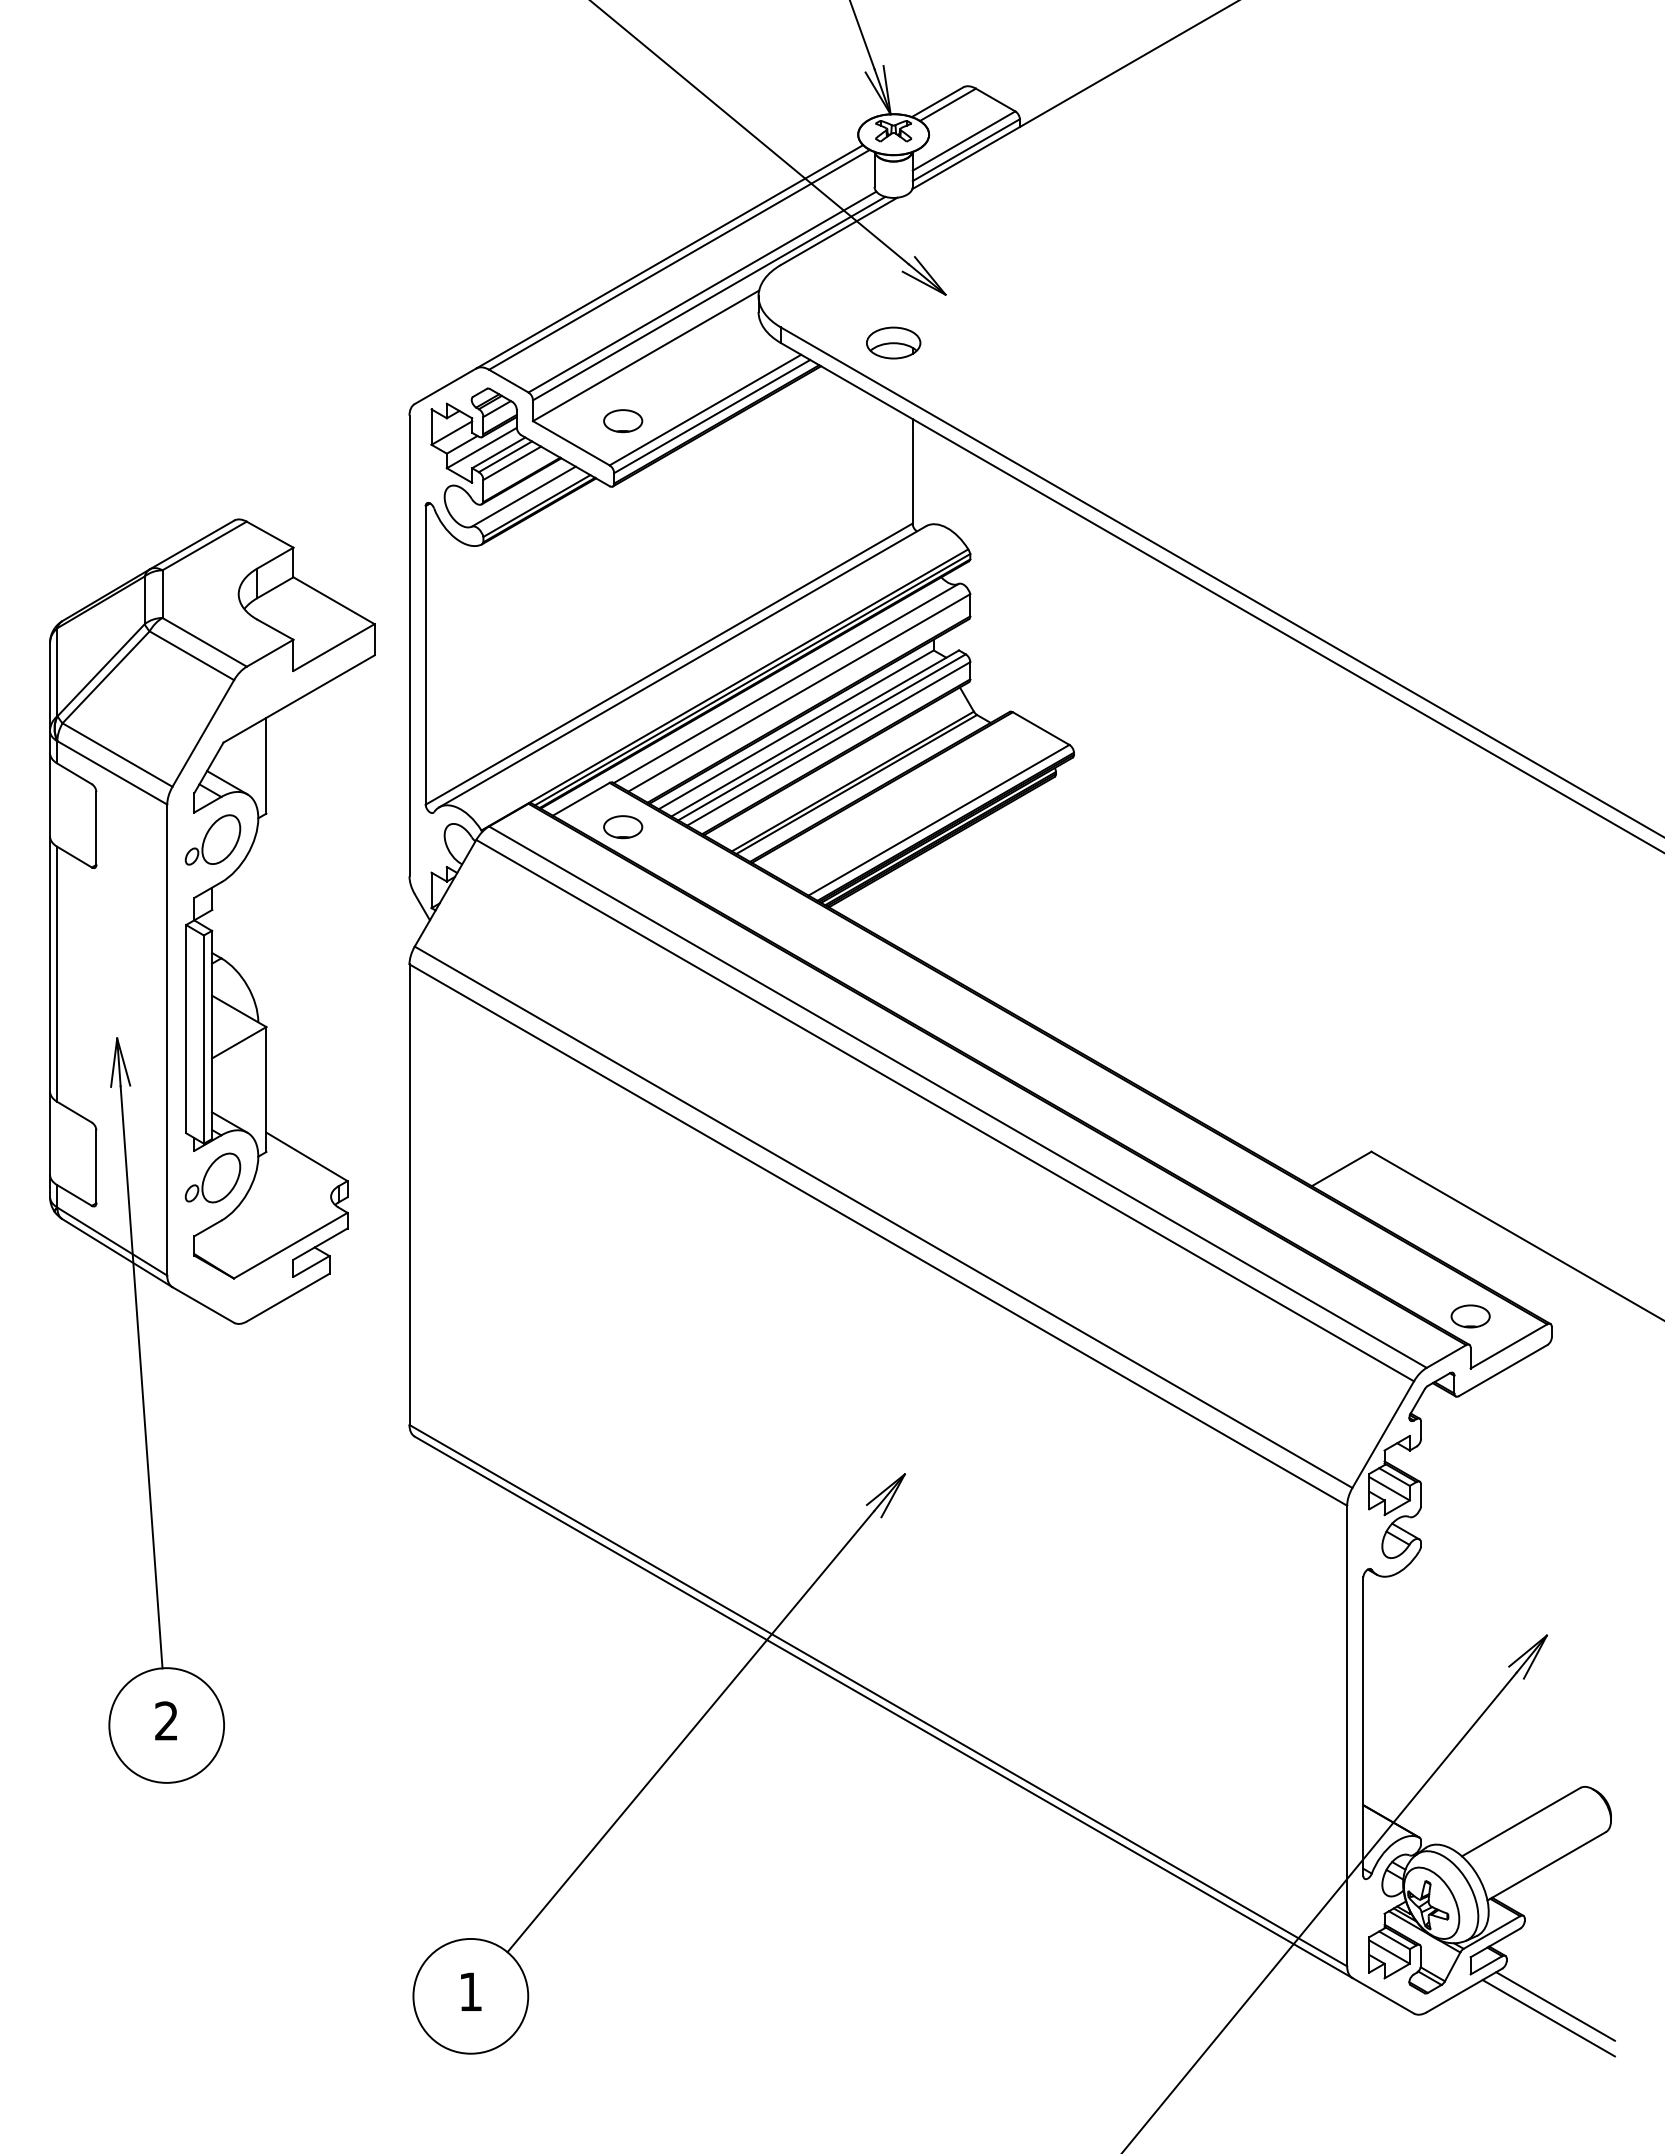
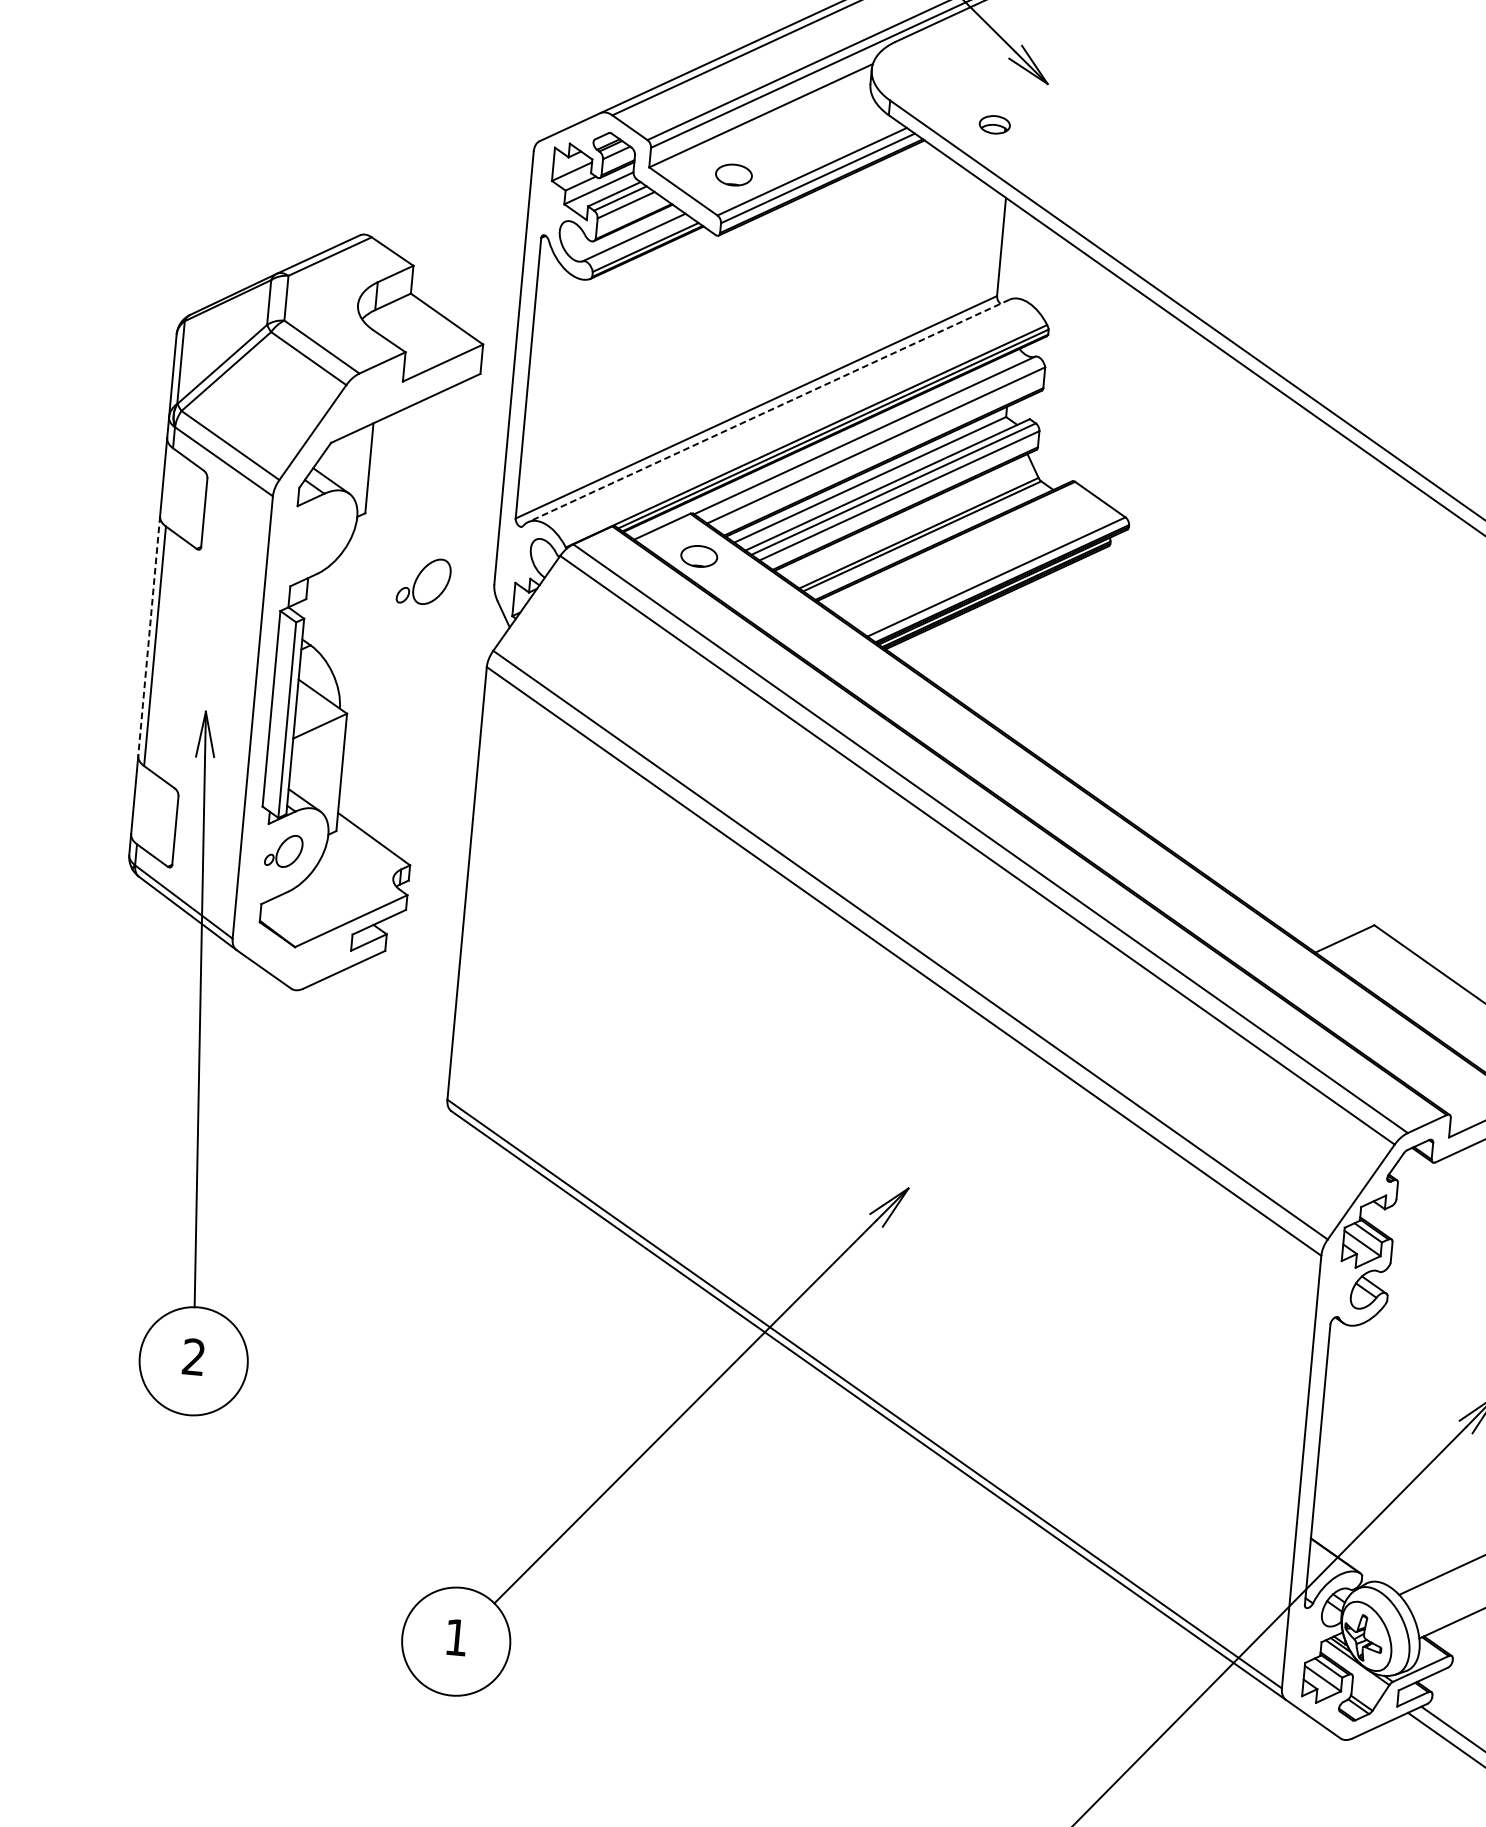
part: (893, 342) -> (994, 124), size x0.6
line: (682, 667) -> (768, 411), solid -> dashed
part: (212, 839) -> (423, 580), moved
line: (50, 964) -> (149, 636), solid -> dashed
part: (212, 1177) -> (283, 850), size x0.7
part: (1470, 1316) -> (1453, 1088), removed

